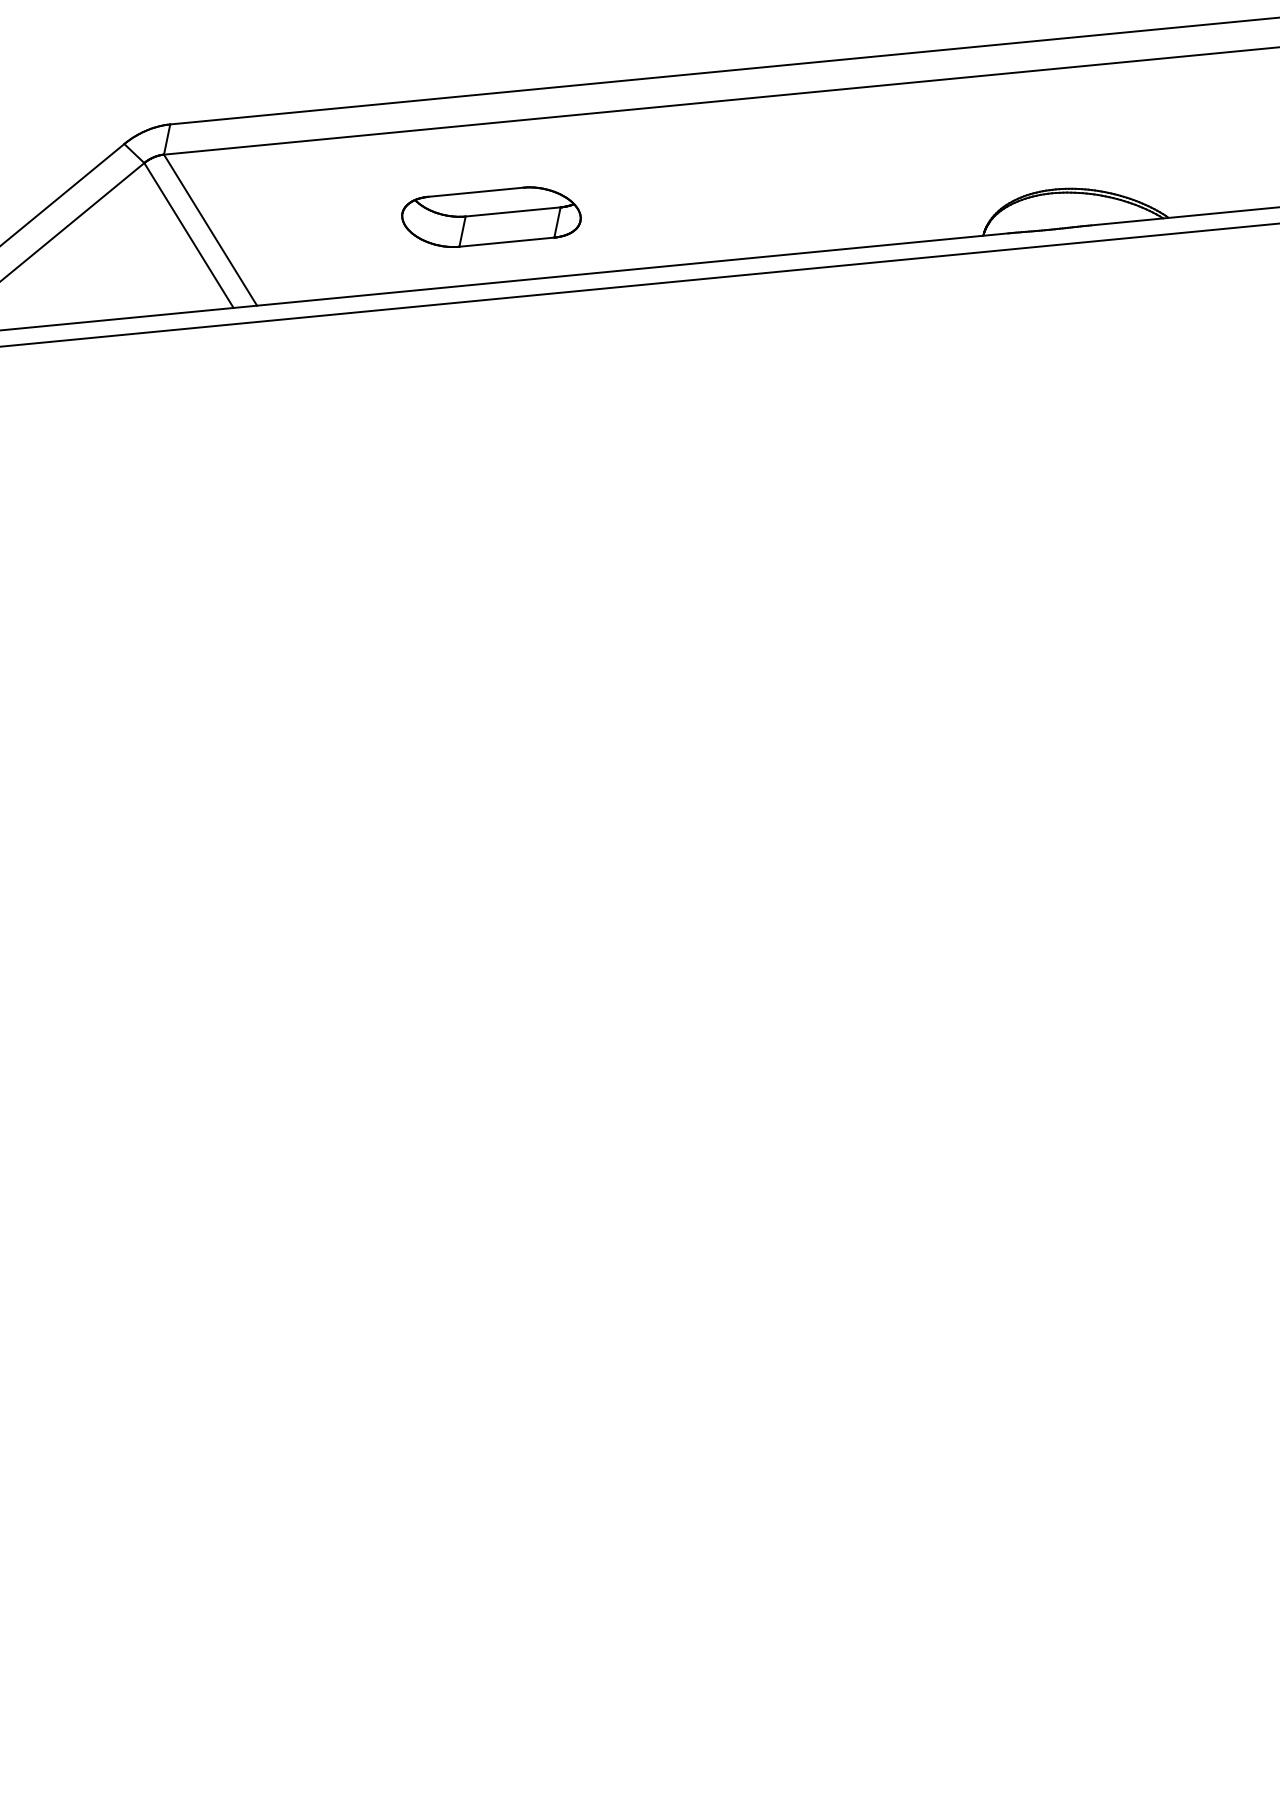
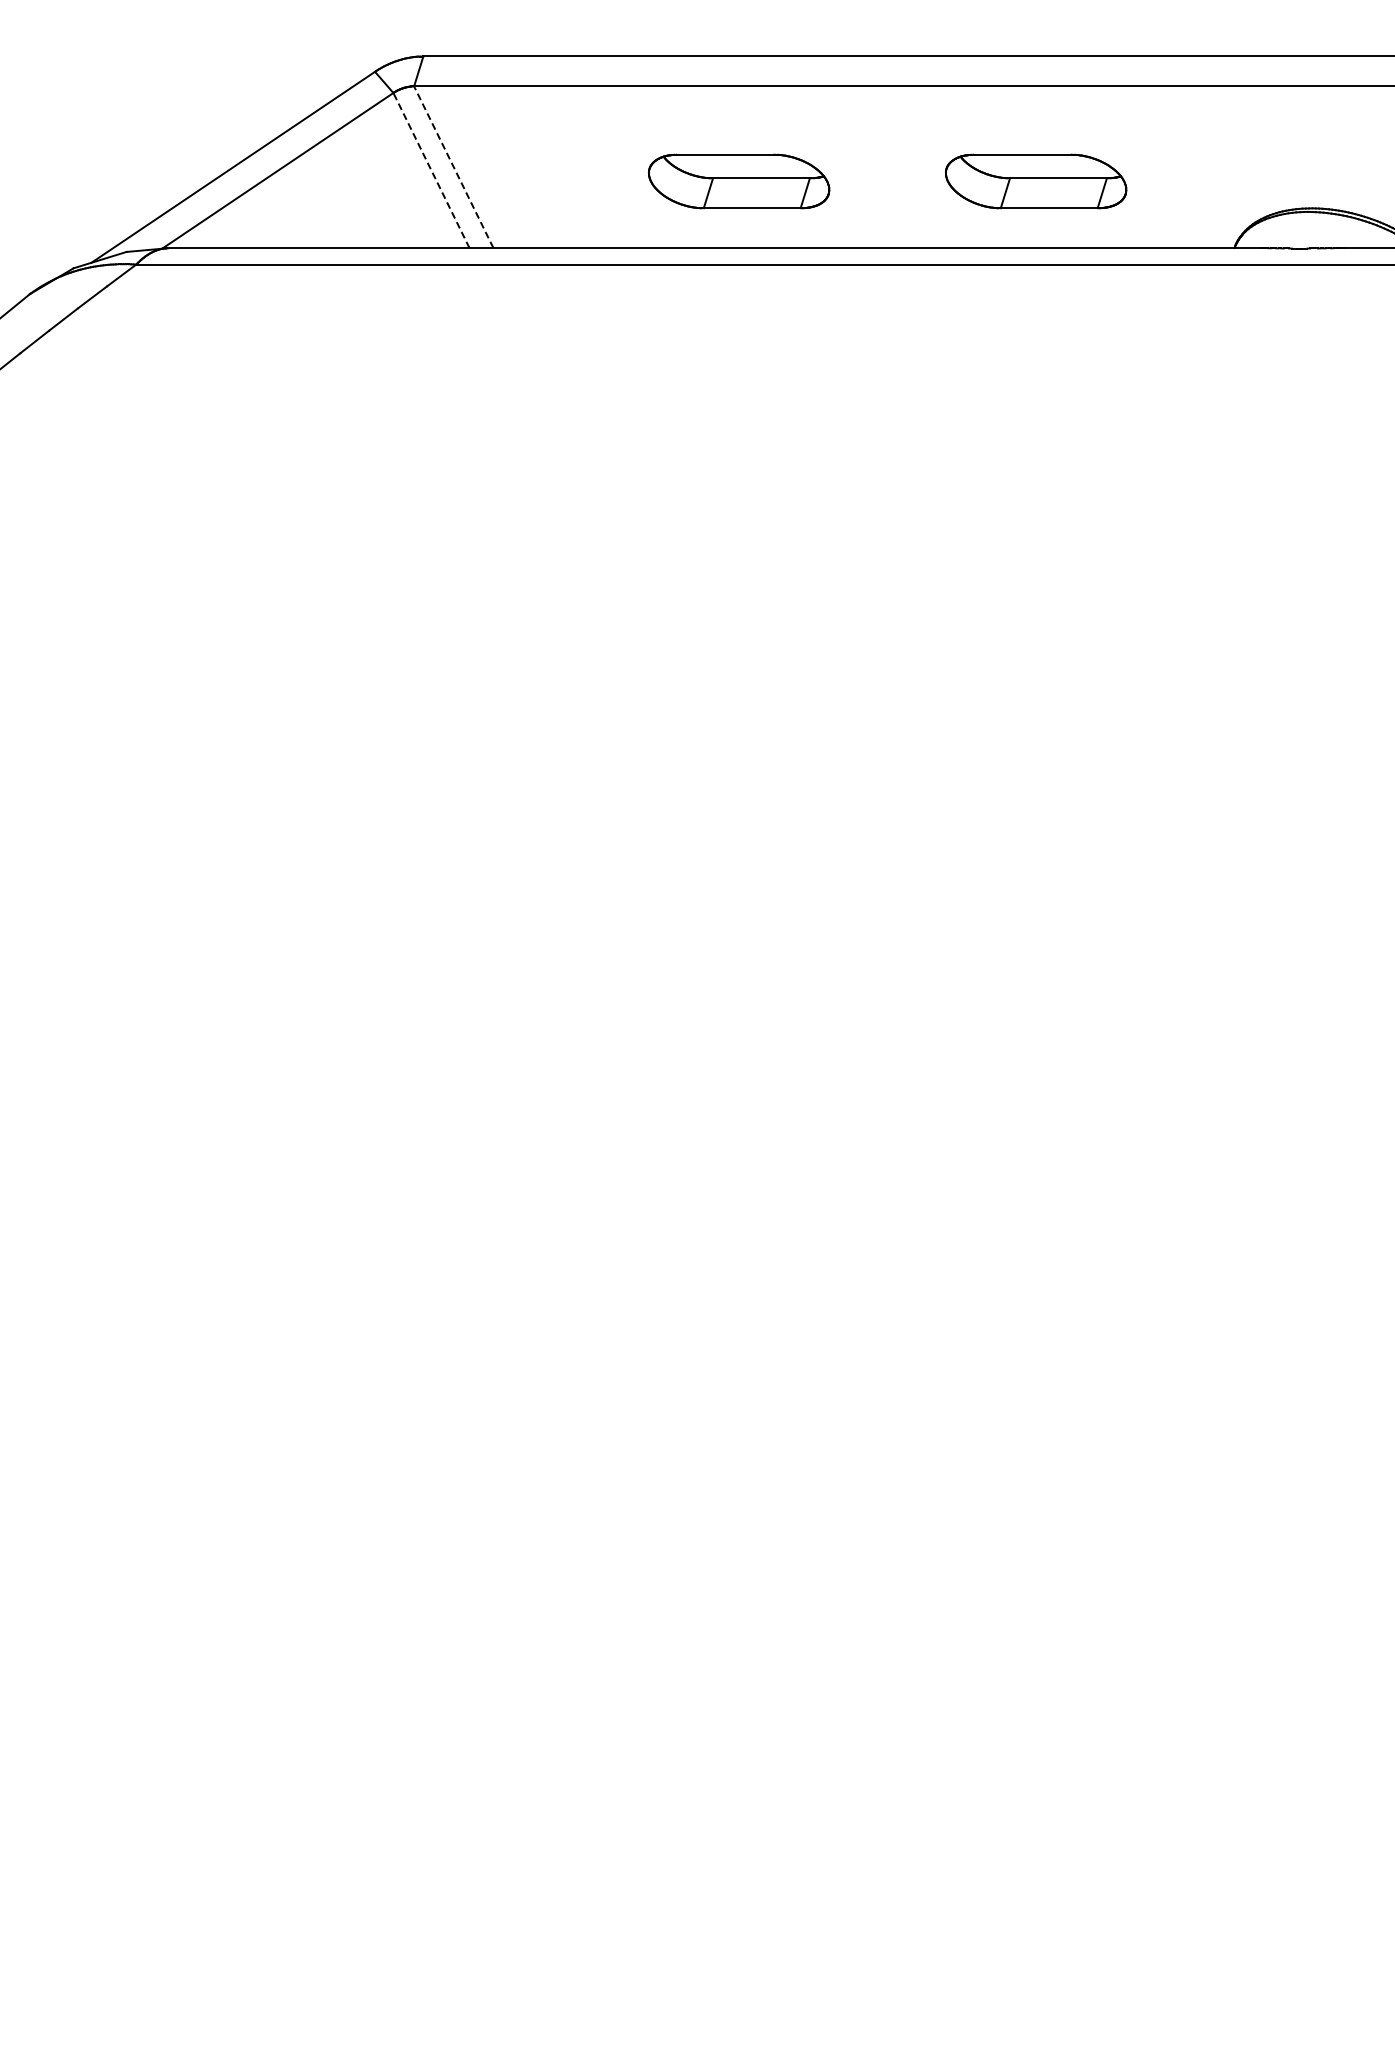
part: (782, 189) -> (1036, 181), added
line: (210, 229) -> (453, 166), solid -> dashed
line: (188, 235) -> (431, 170), solid -> dashed

